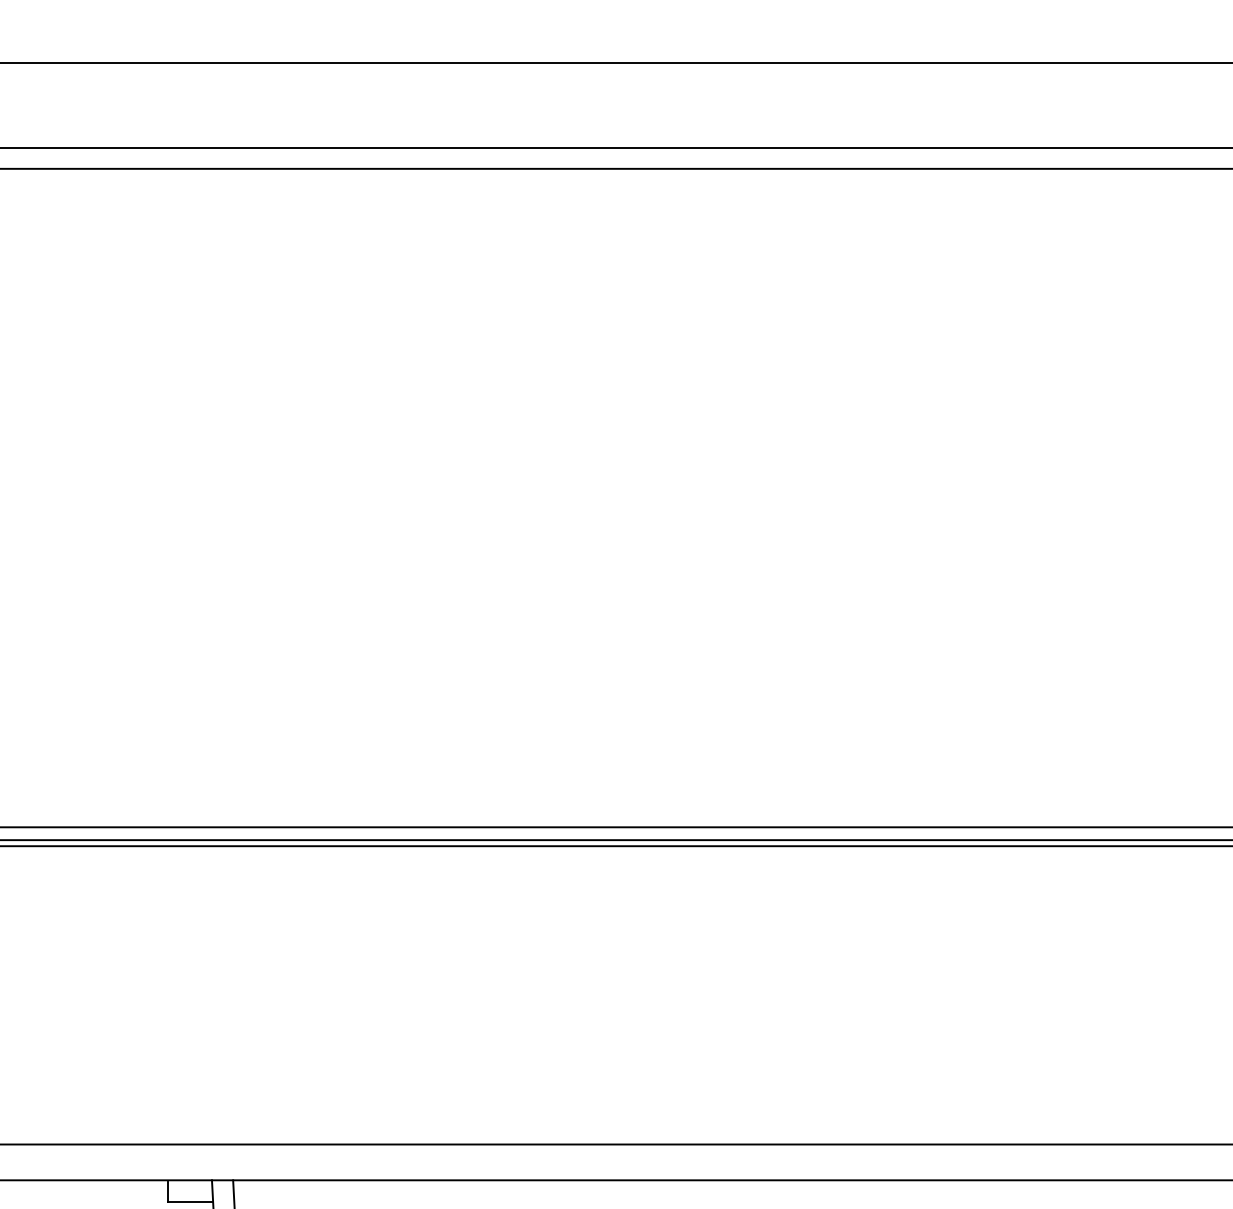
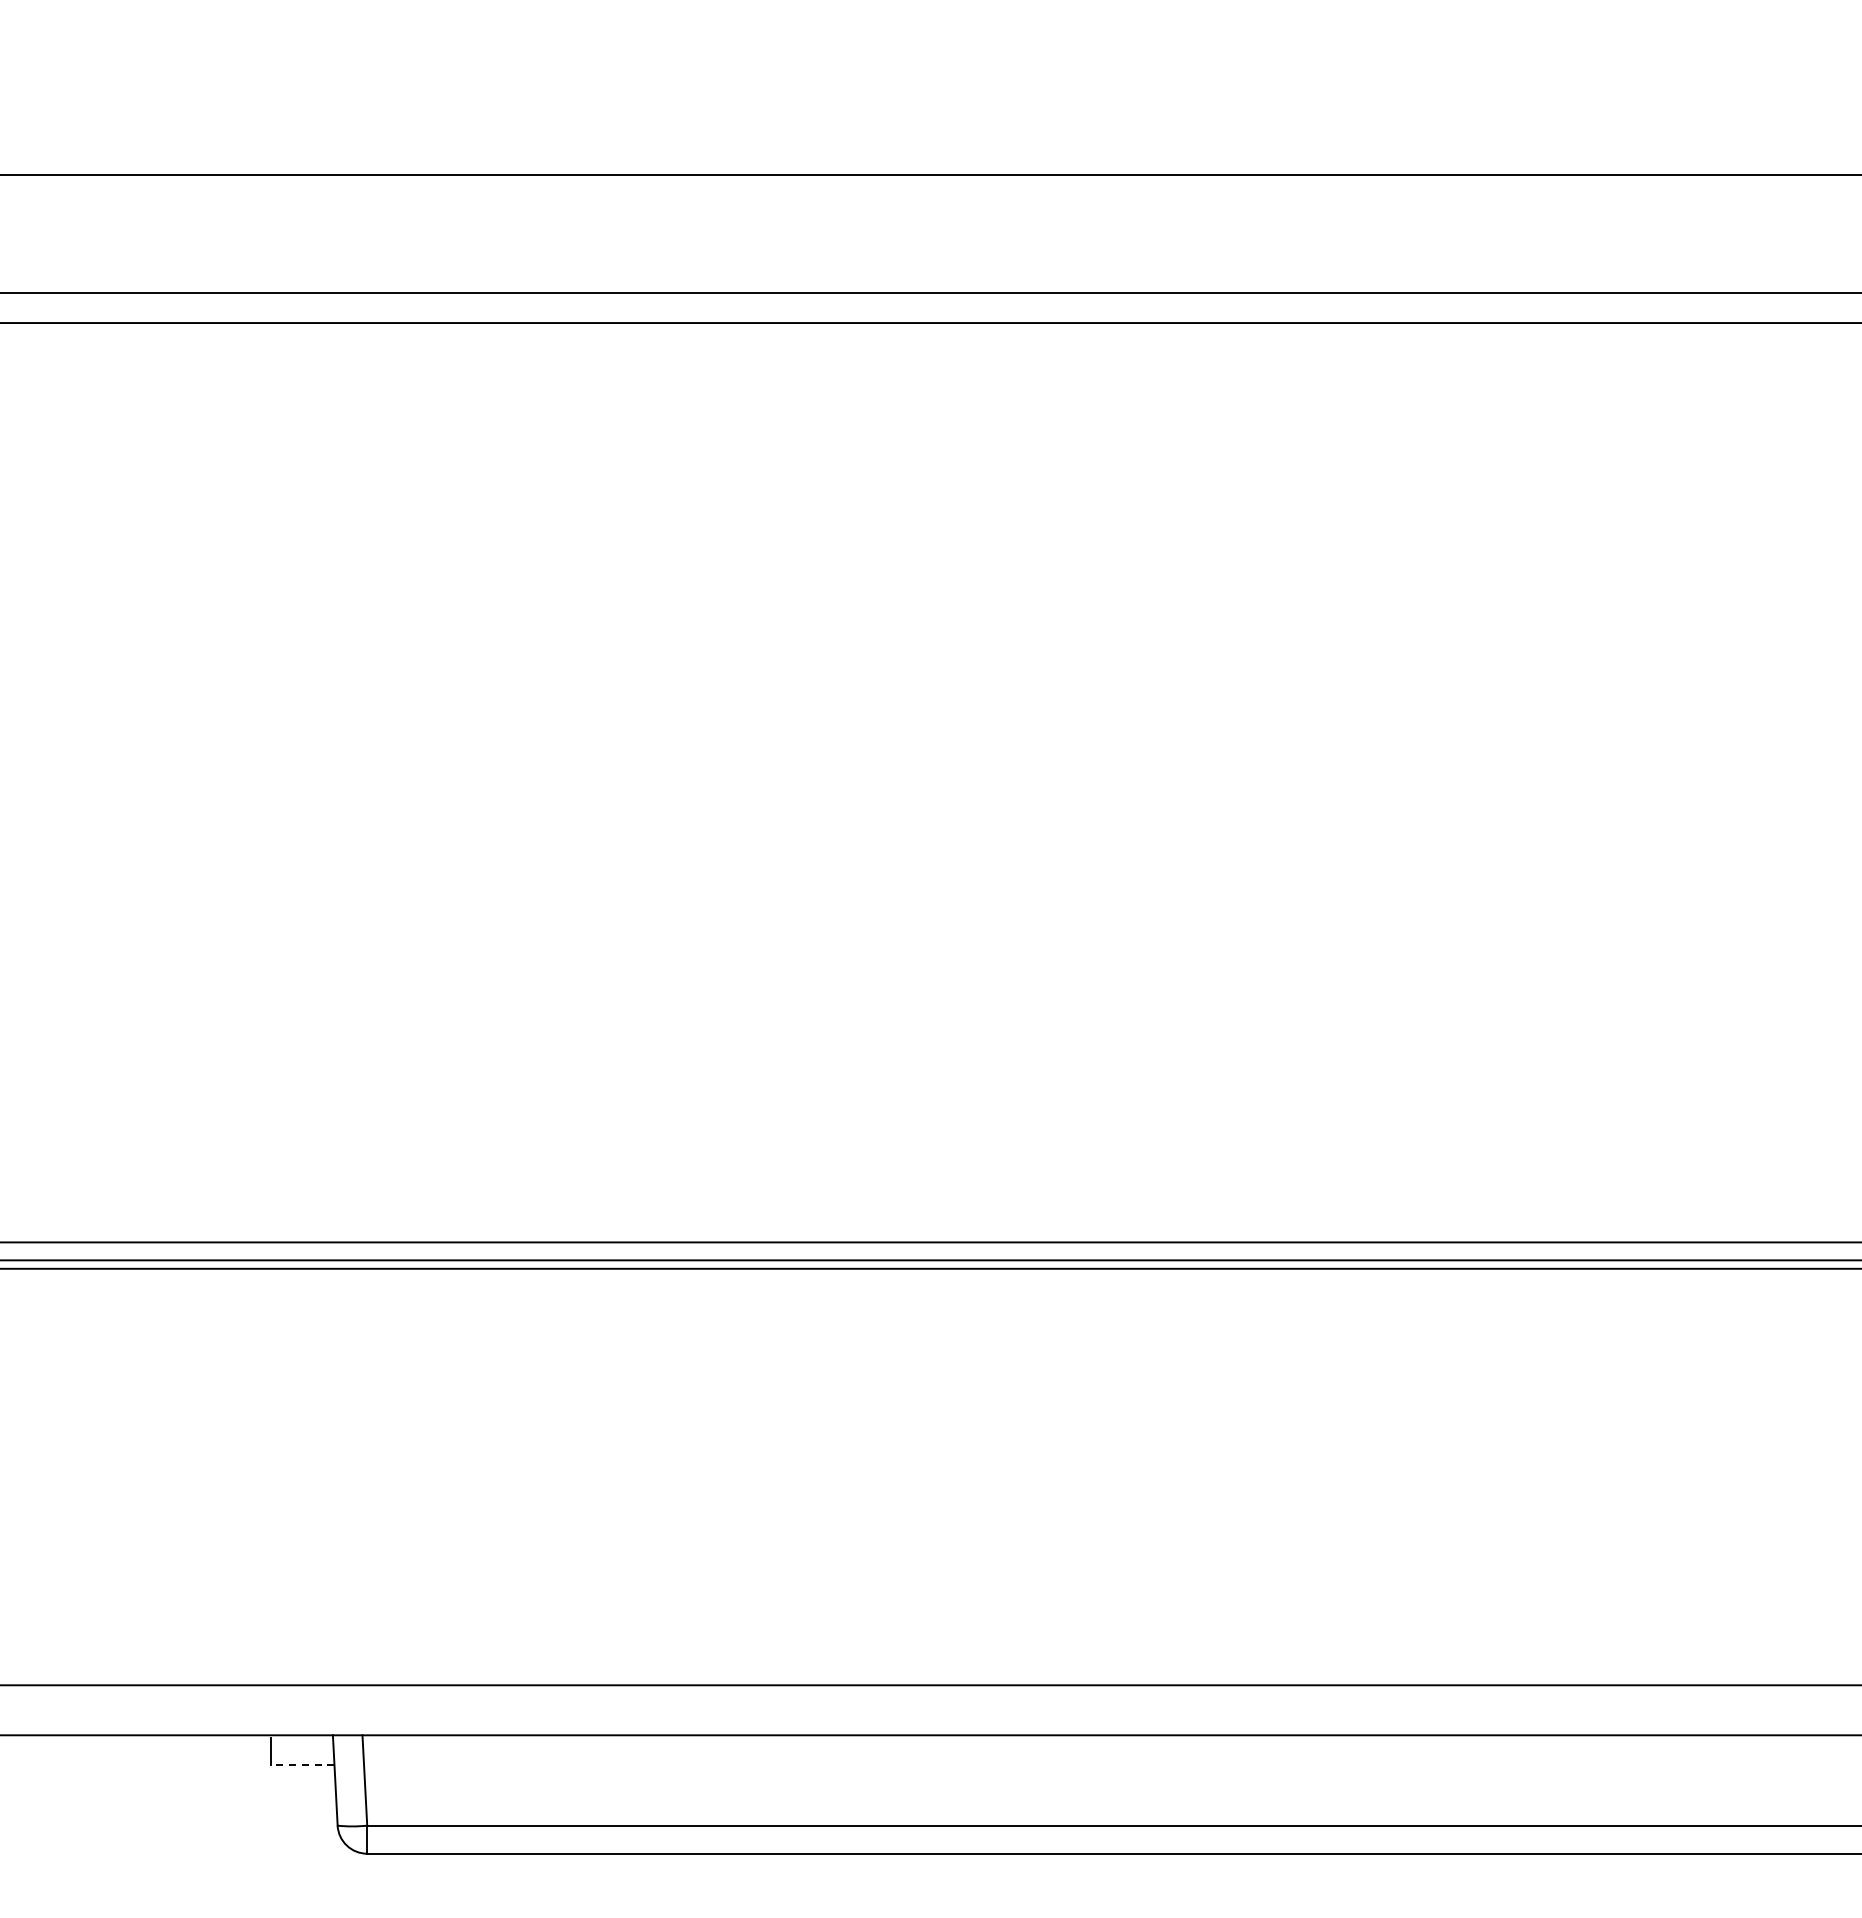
line: (190, 1201) -> (302, 1764), solid -> dashed

